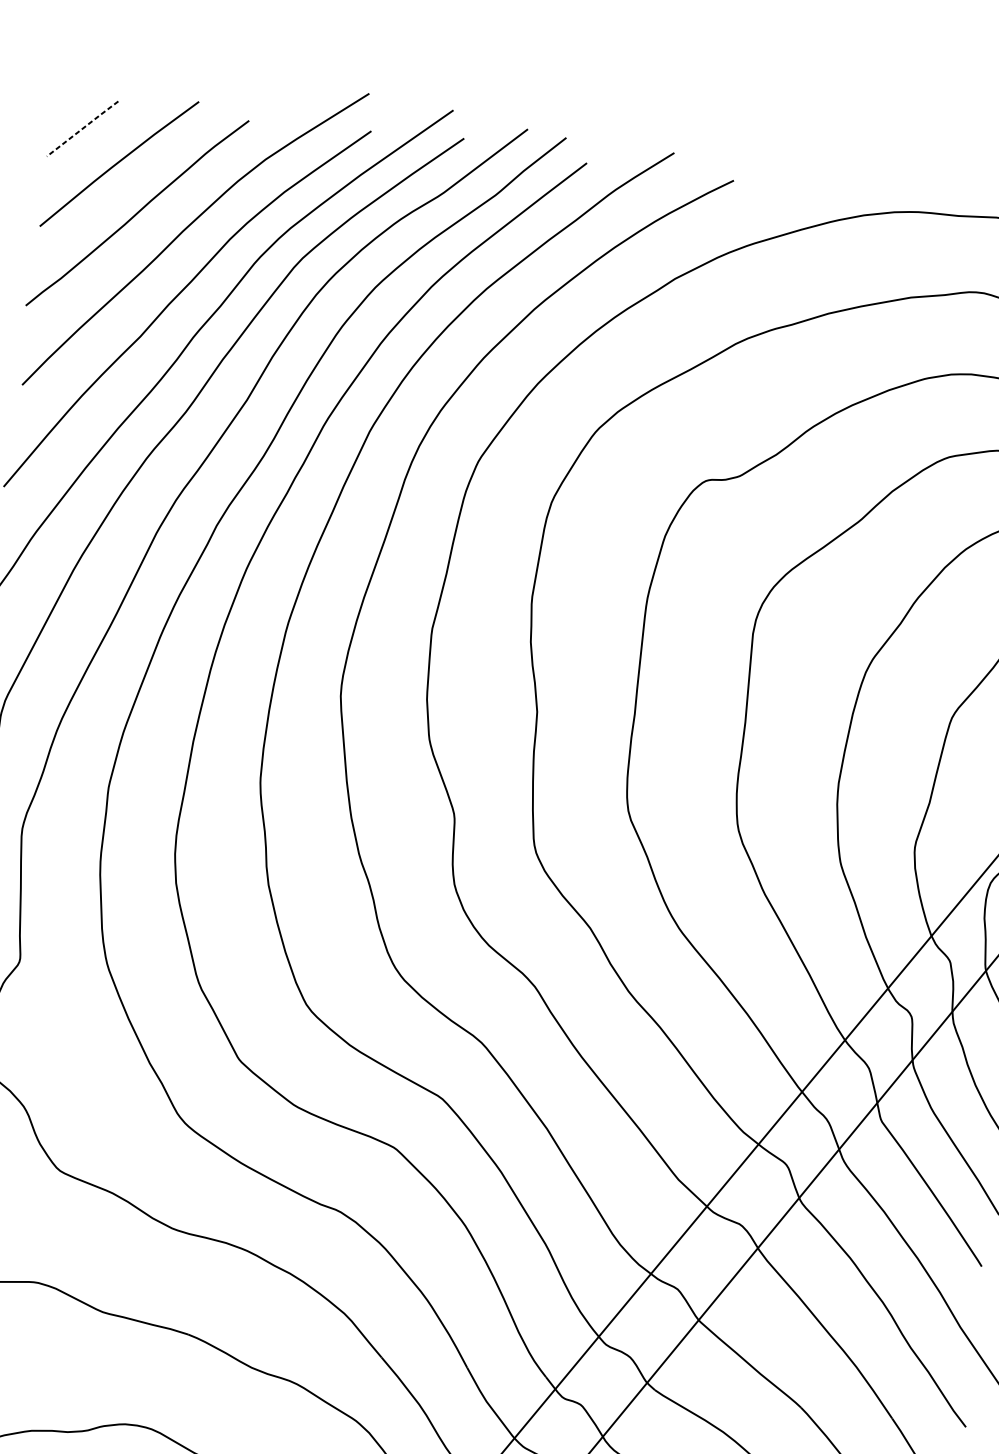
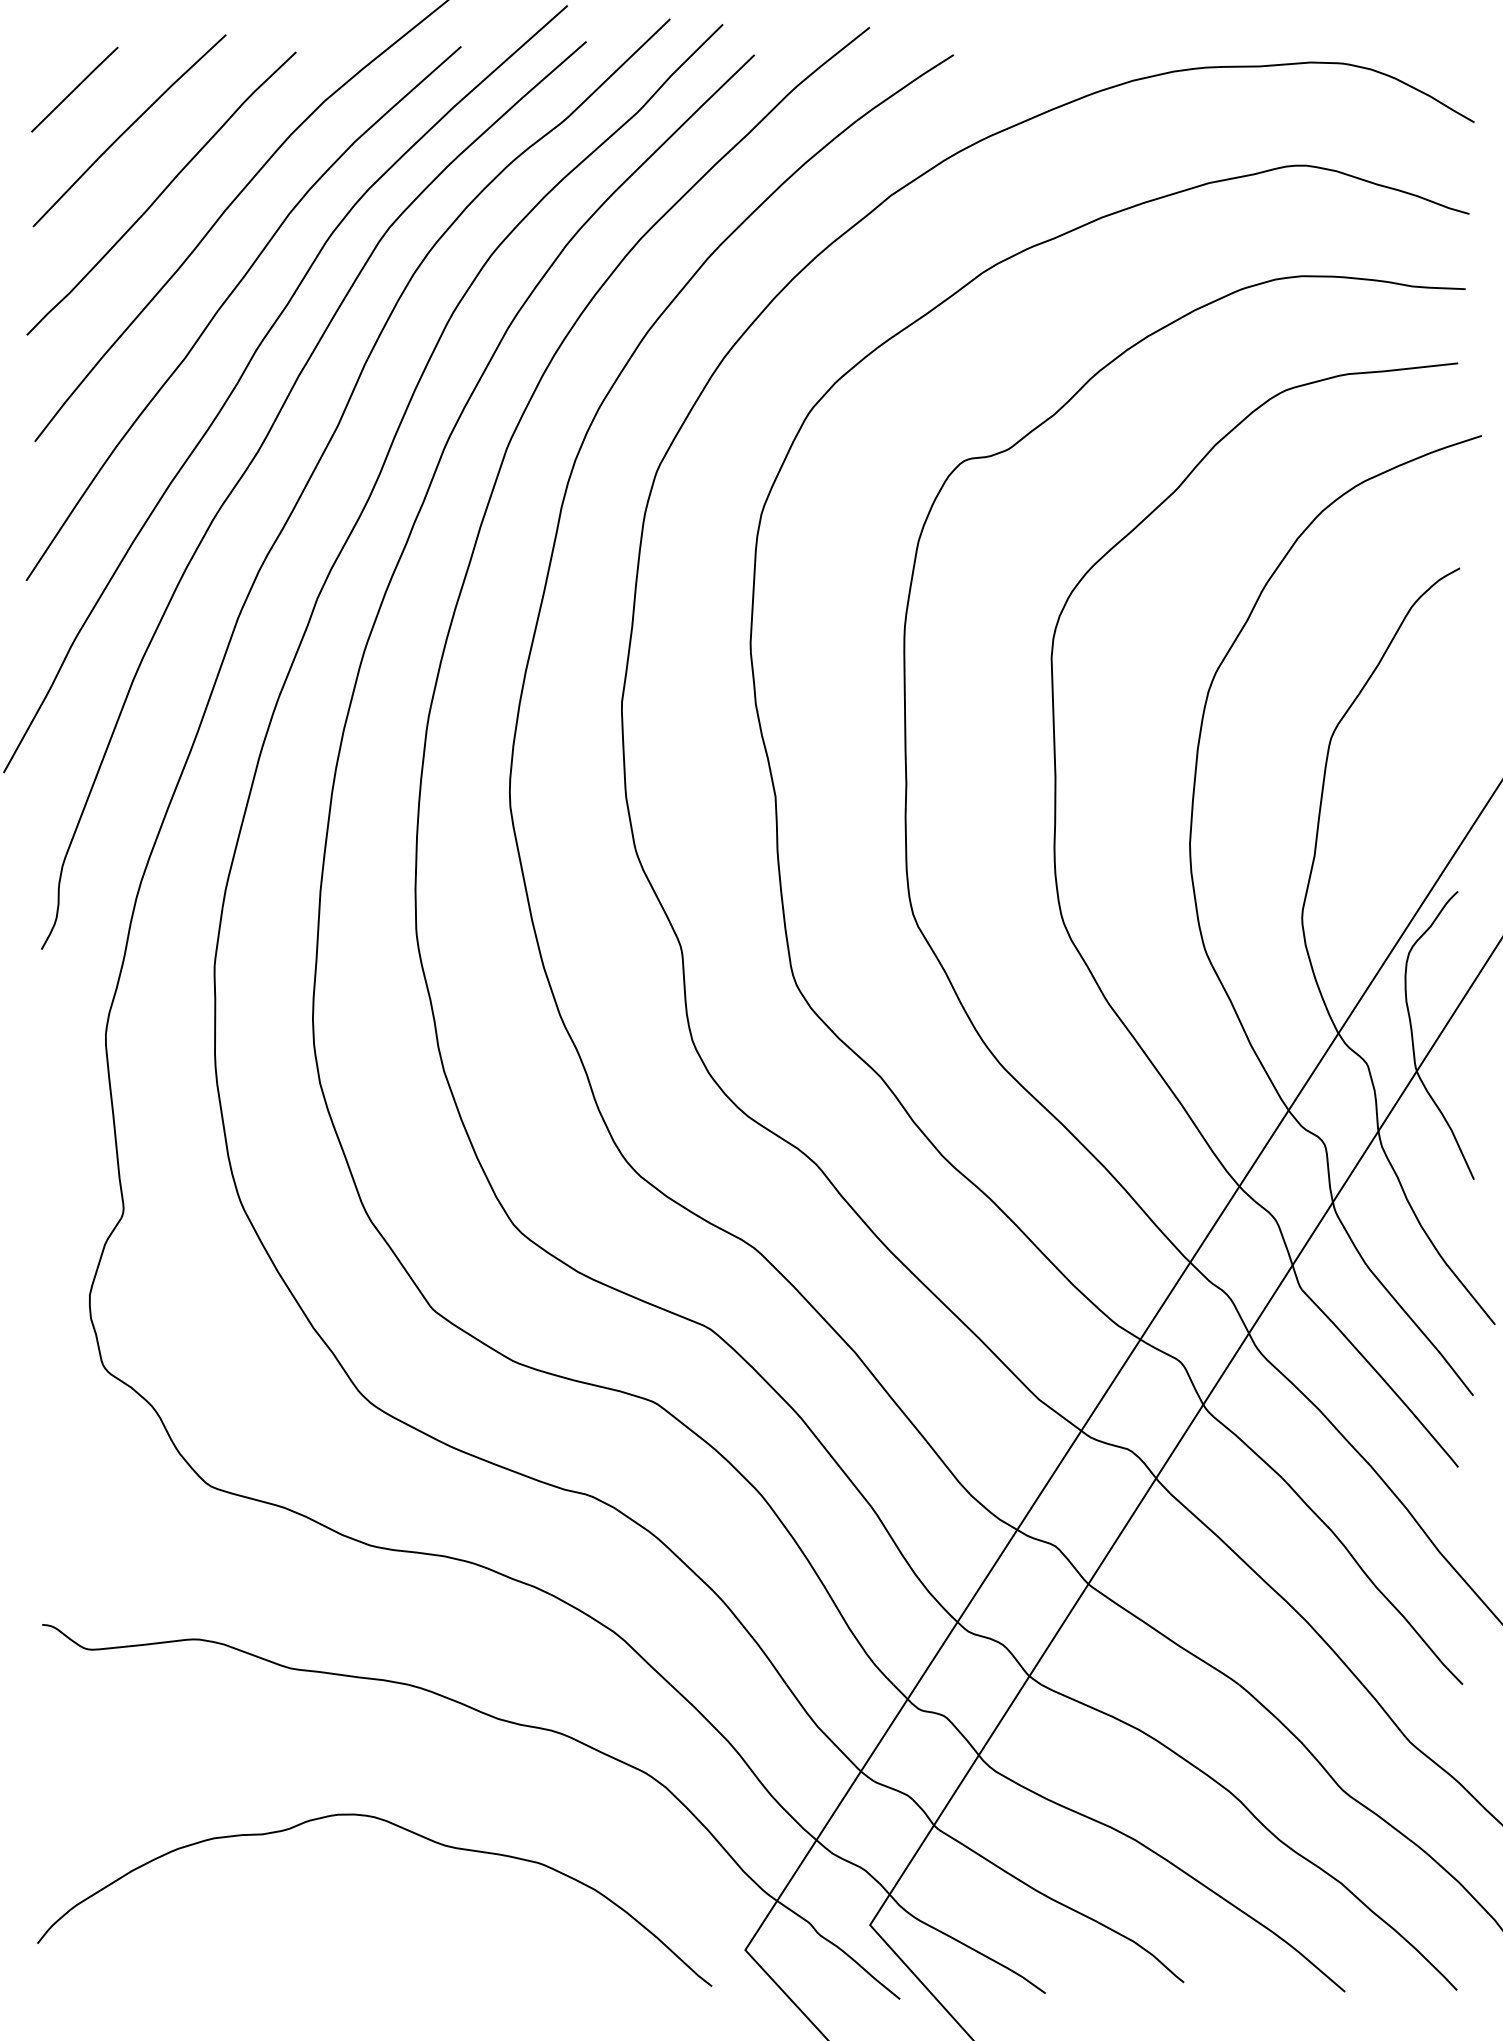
line: (83, 128) -> (75, 89), dashed -> solid

